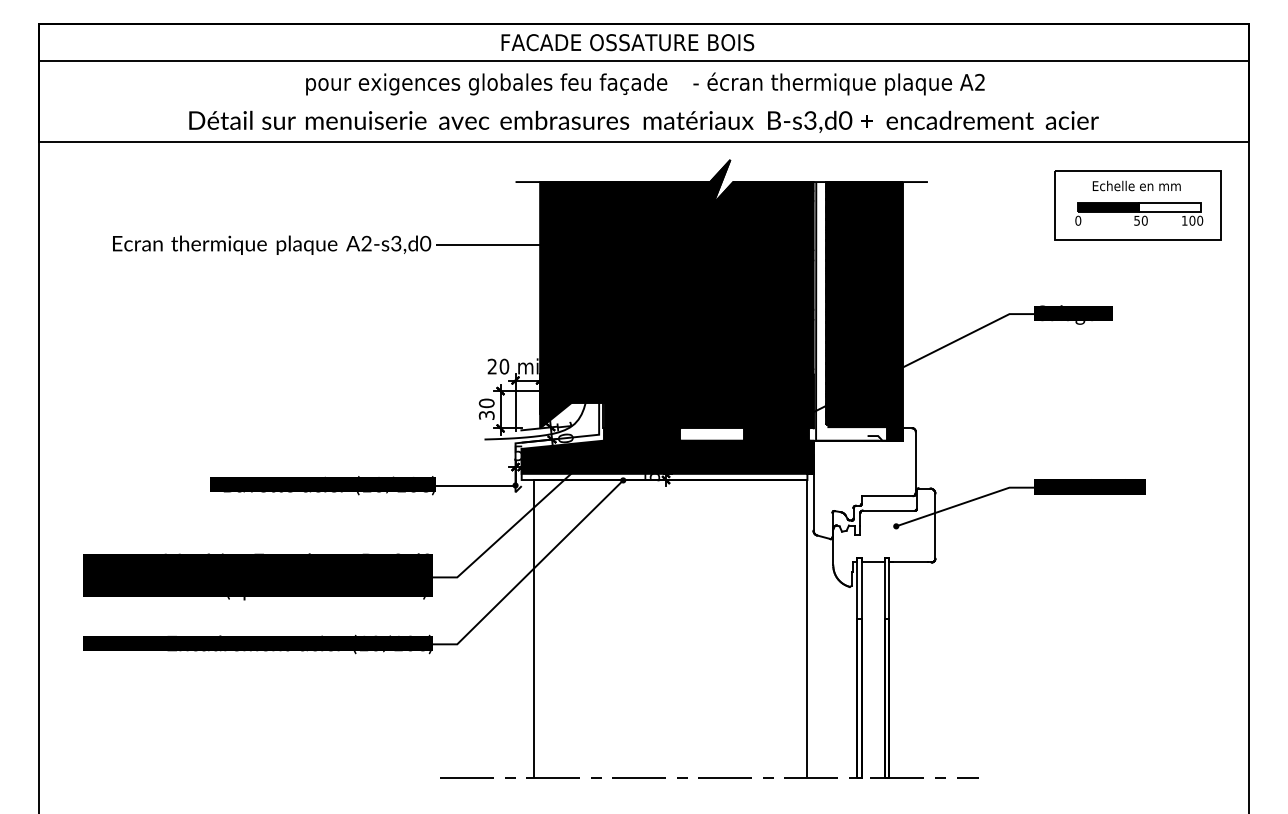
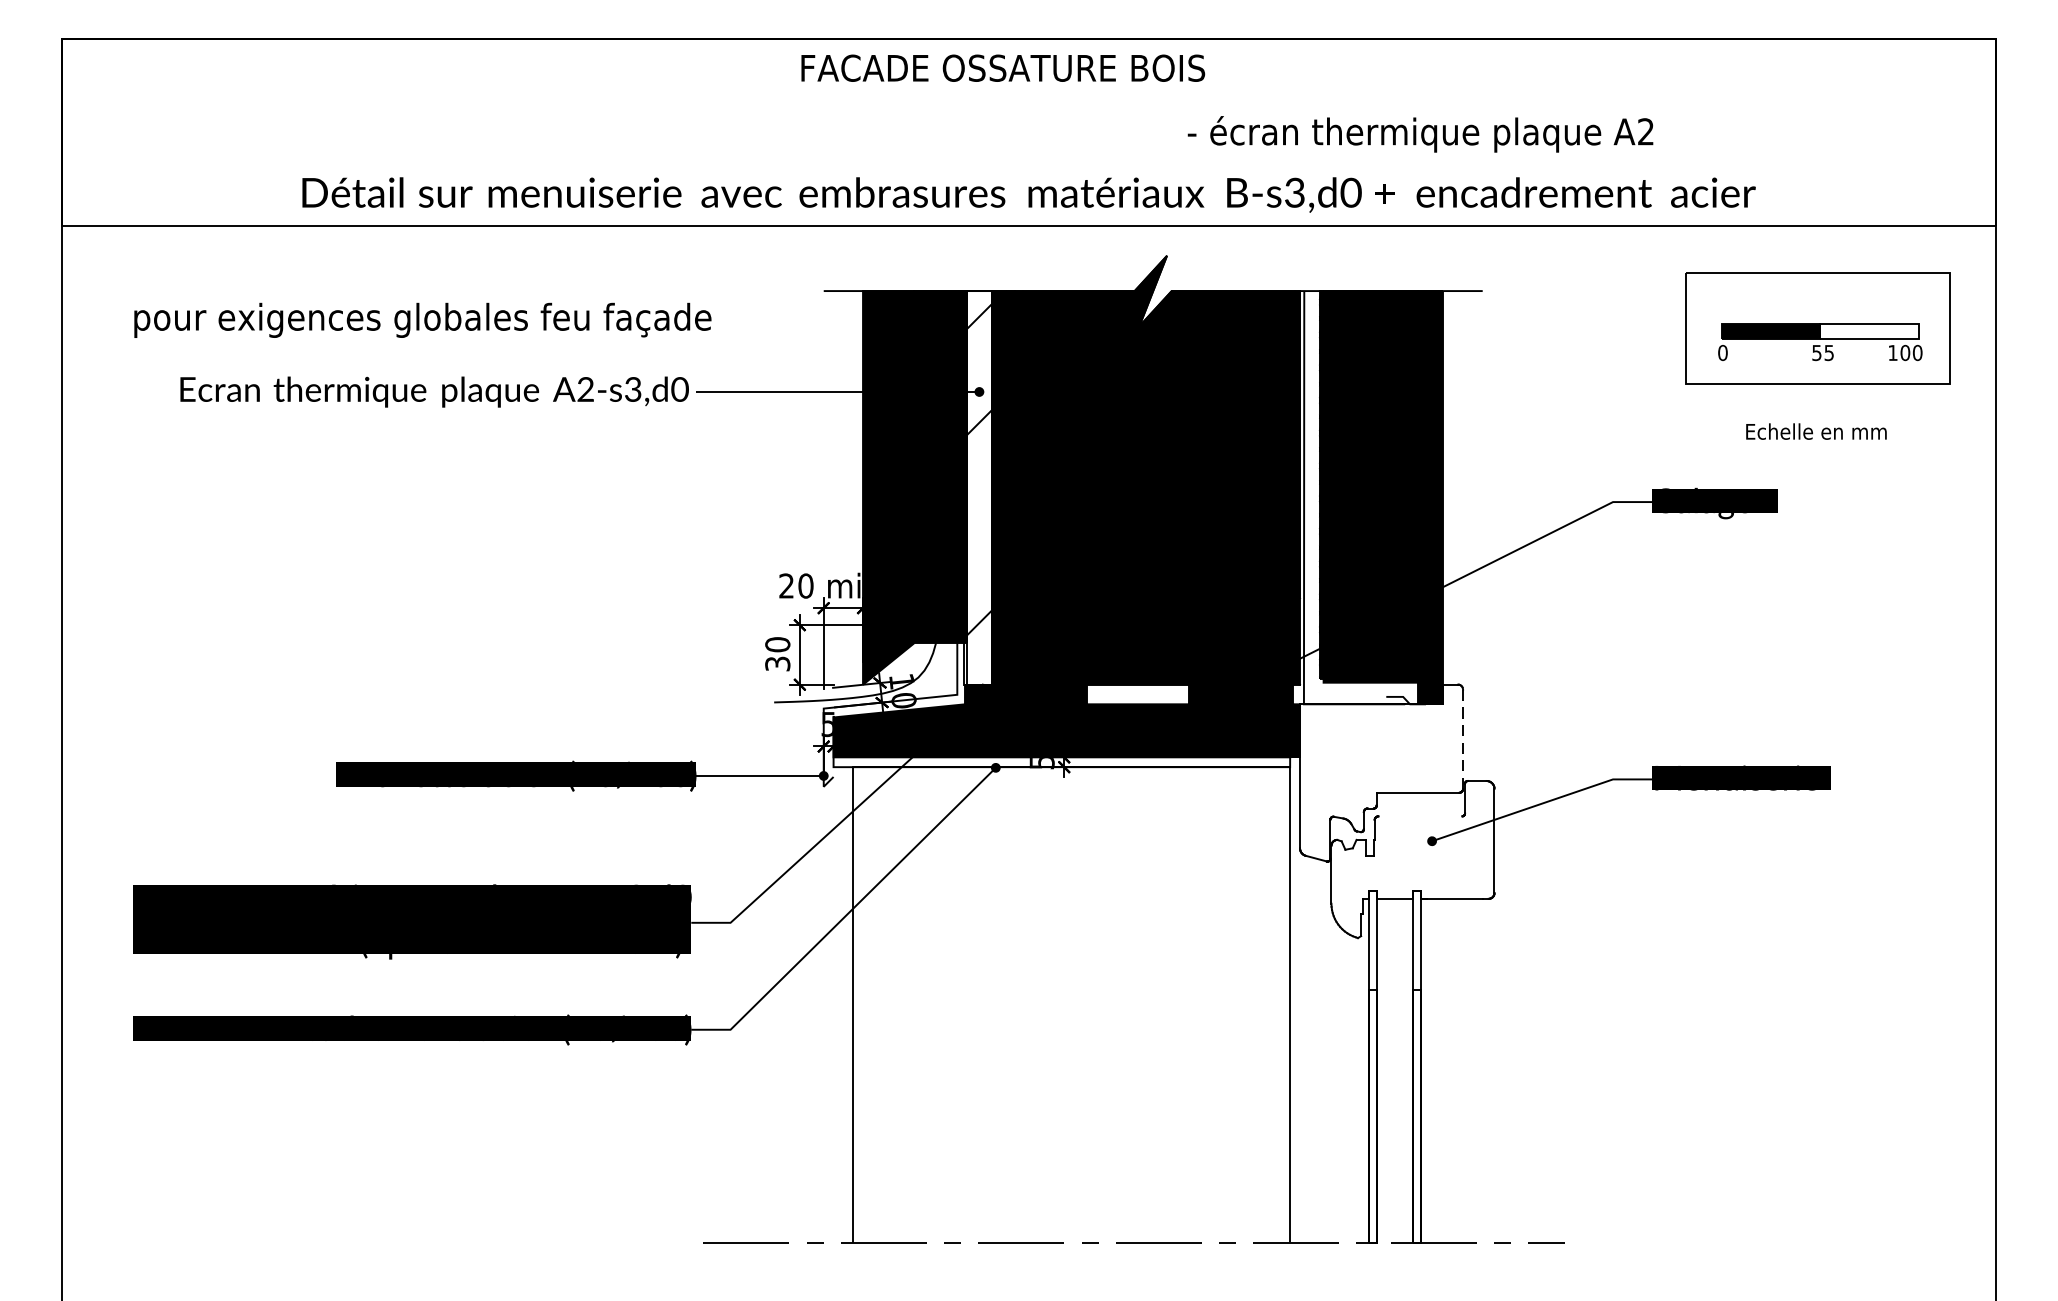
line: (643, 61) -> (1028, 98), removed
text: (838, 83) -> (1419, 133), moved
text: (486, 84) -> (422, 320), moved
text: (1136, 185) -> (1815, 430), moved
text: (1144, 220) -> (1828, 352), 50 -> 55
fill: (612, 305) -> (978, 488), removed
line: (915, 462) -> (1462, 739), solid -> dashed
line: (888, 510) -> (1419, 815), removed

